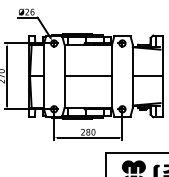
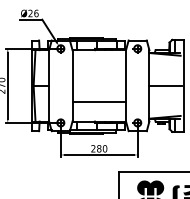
line: (88, 76) -> (99, 101), moved

